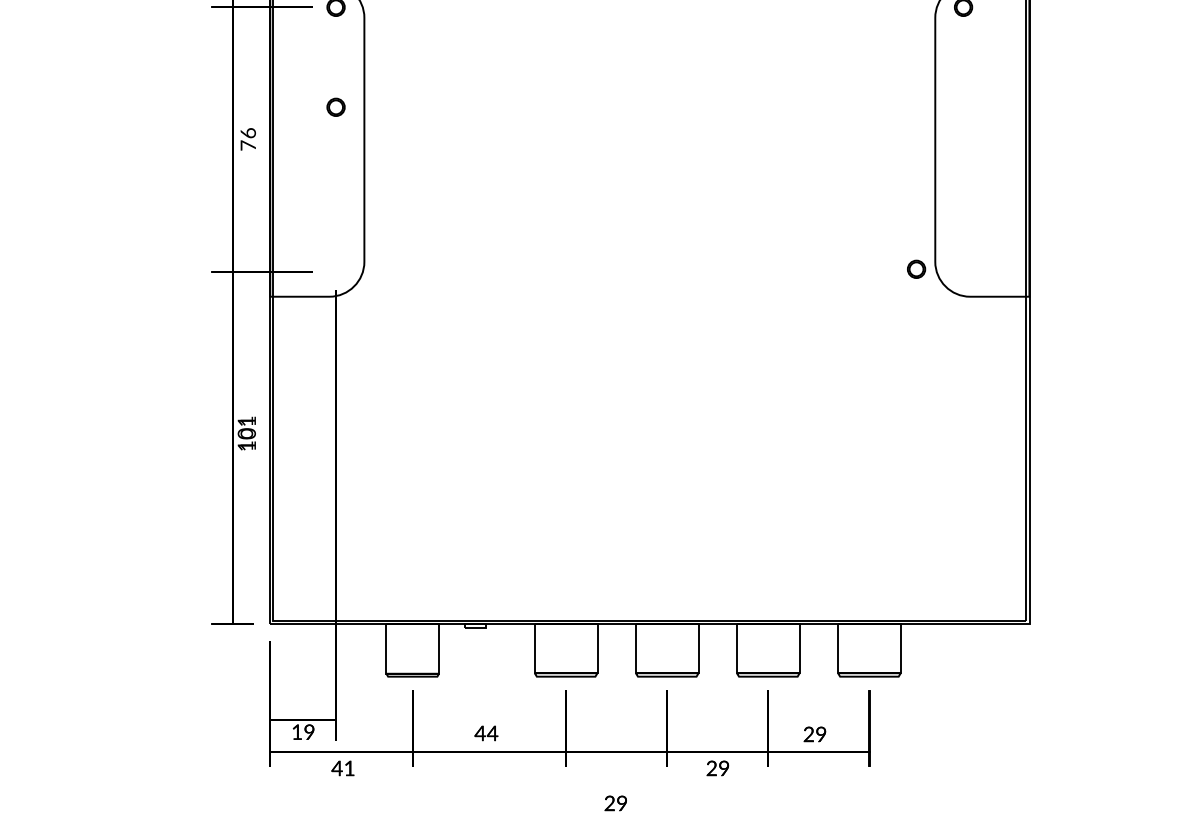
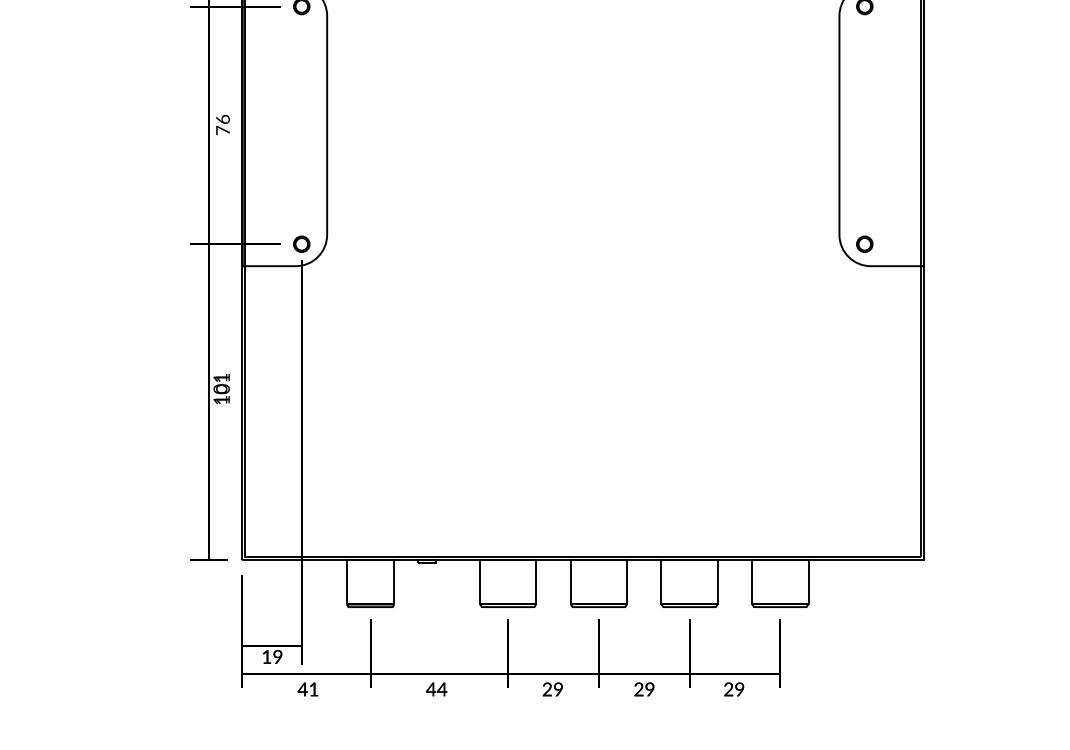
part: (335, 106) -> (301, 243), moved
part: (916, 268) -> (864, 243), moved
text: (486, 733) -> (436, 689), moved
text: (814, 734) -> (733, 689), moved
text: (615, 803) -> (552, 689), moved

